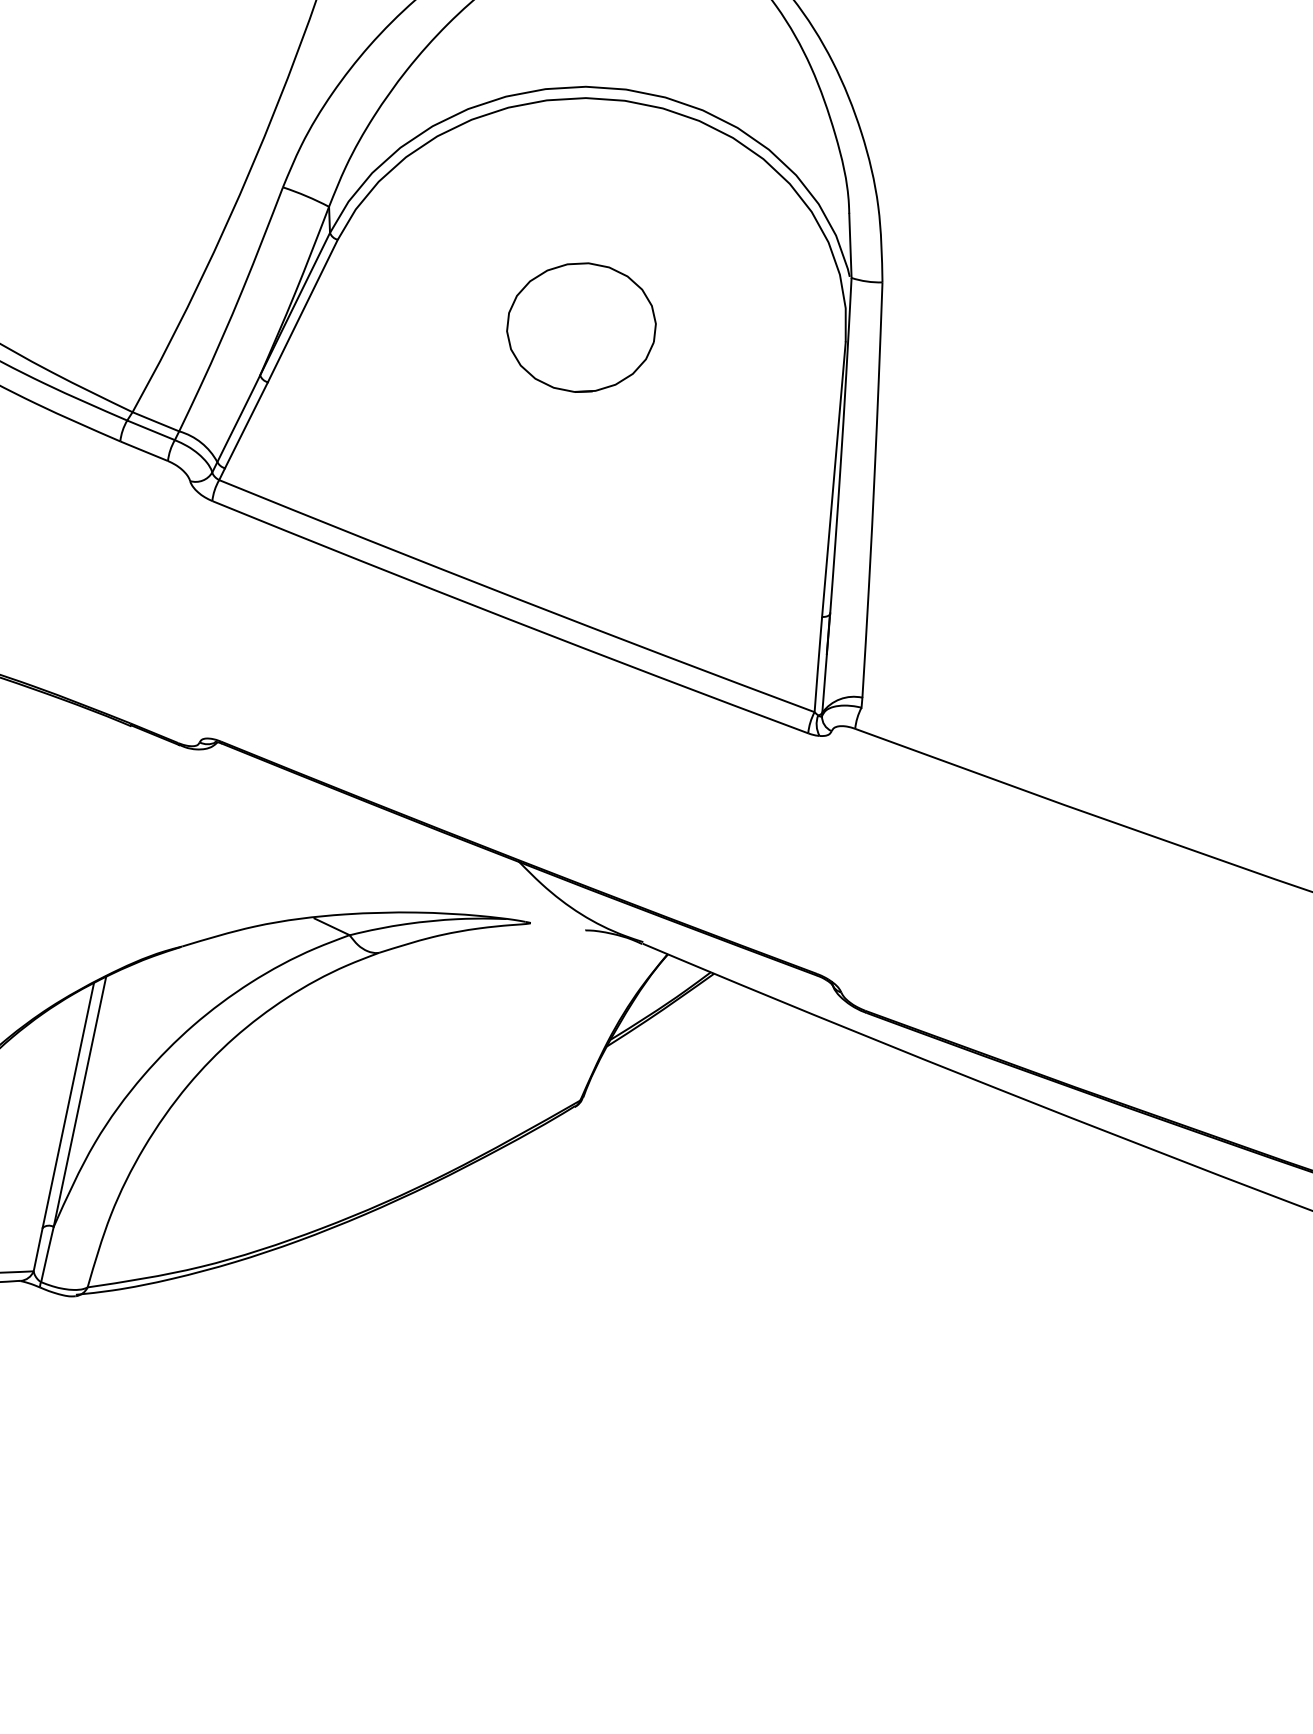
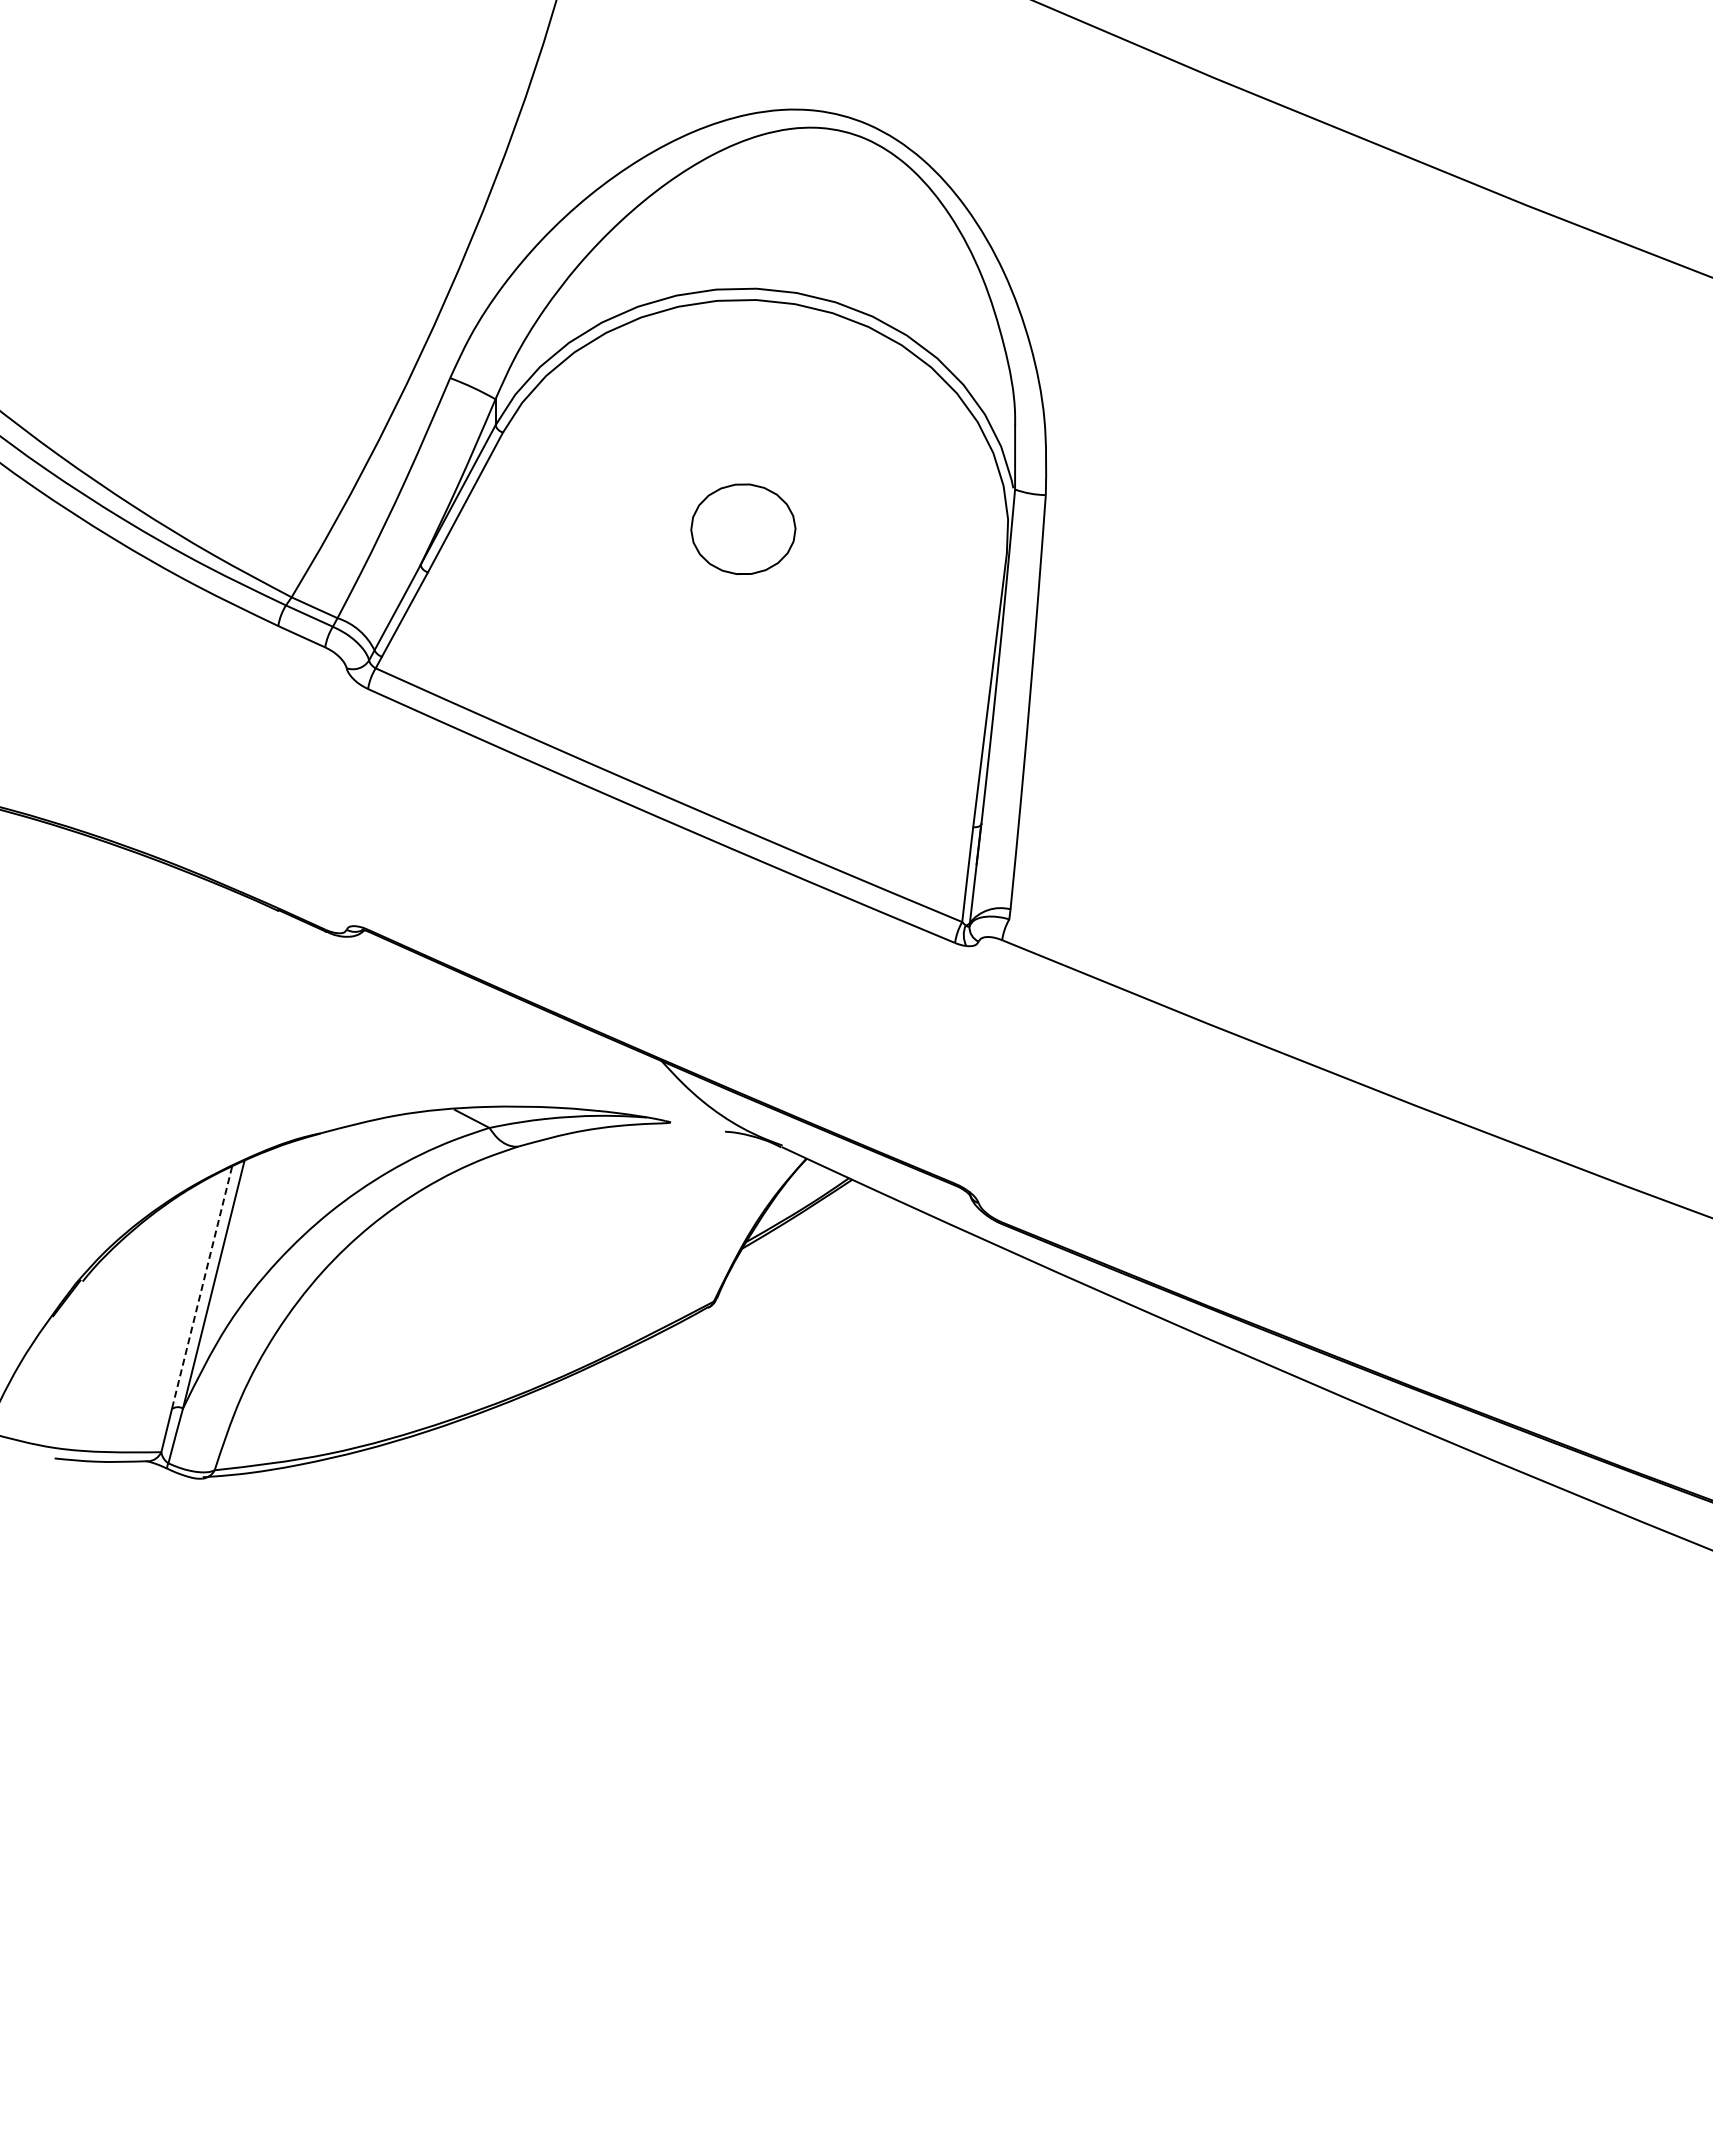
part: (581, 327) -> (743, 529), size x0.7
line: (68, 1105) -> (202, 1287), solid -> dashed

